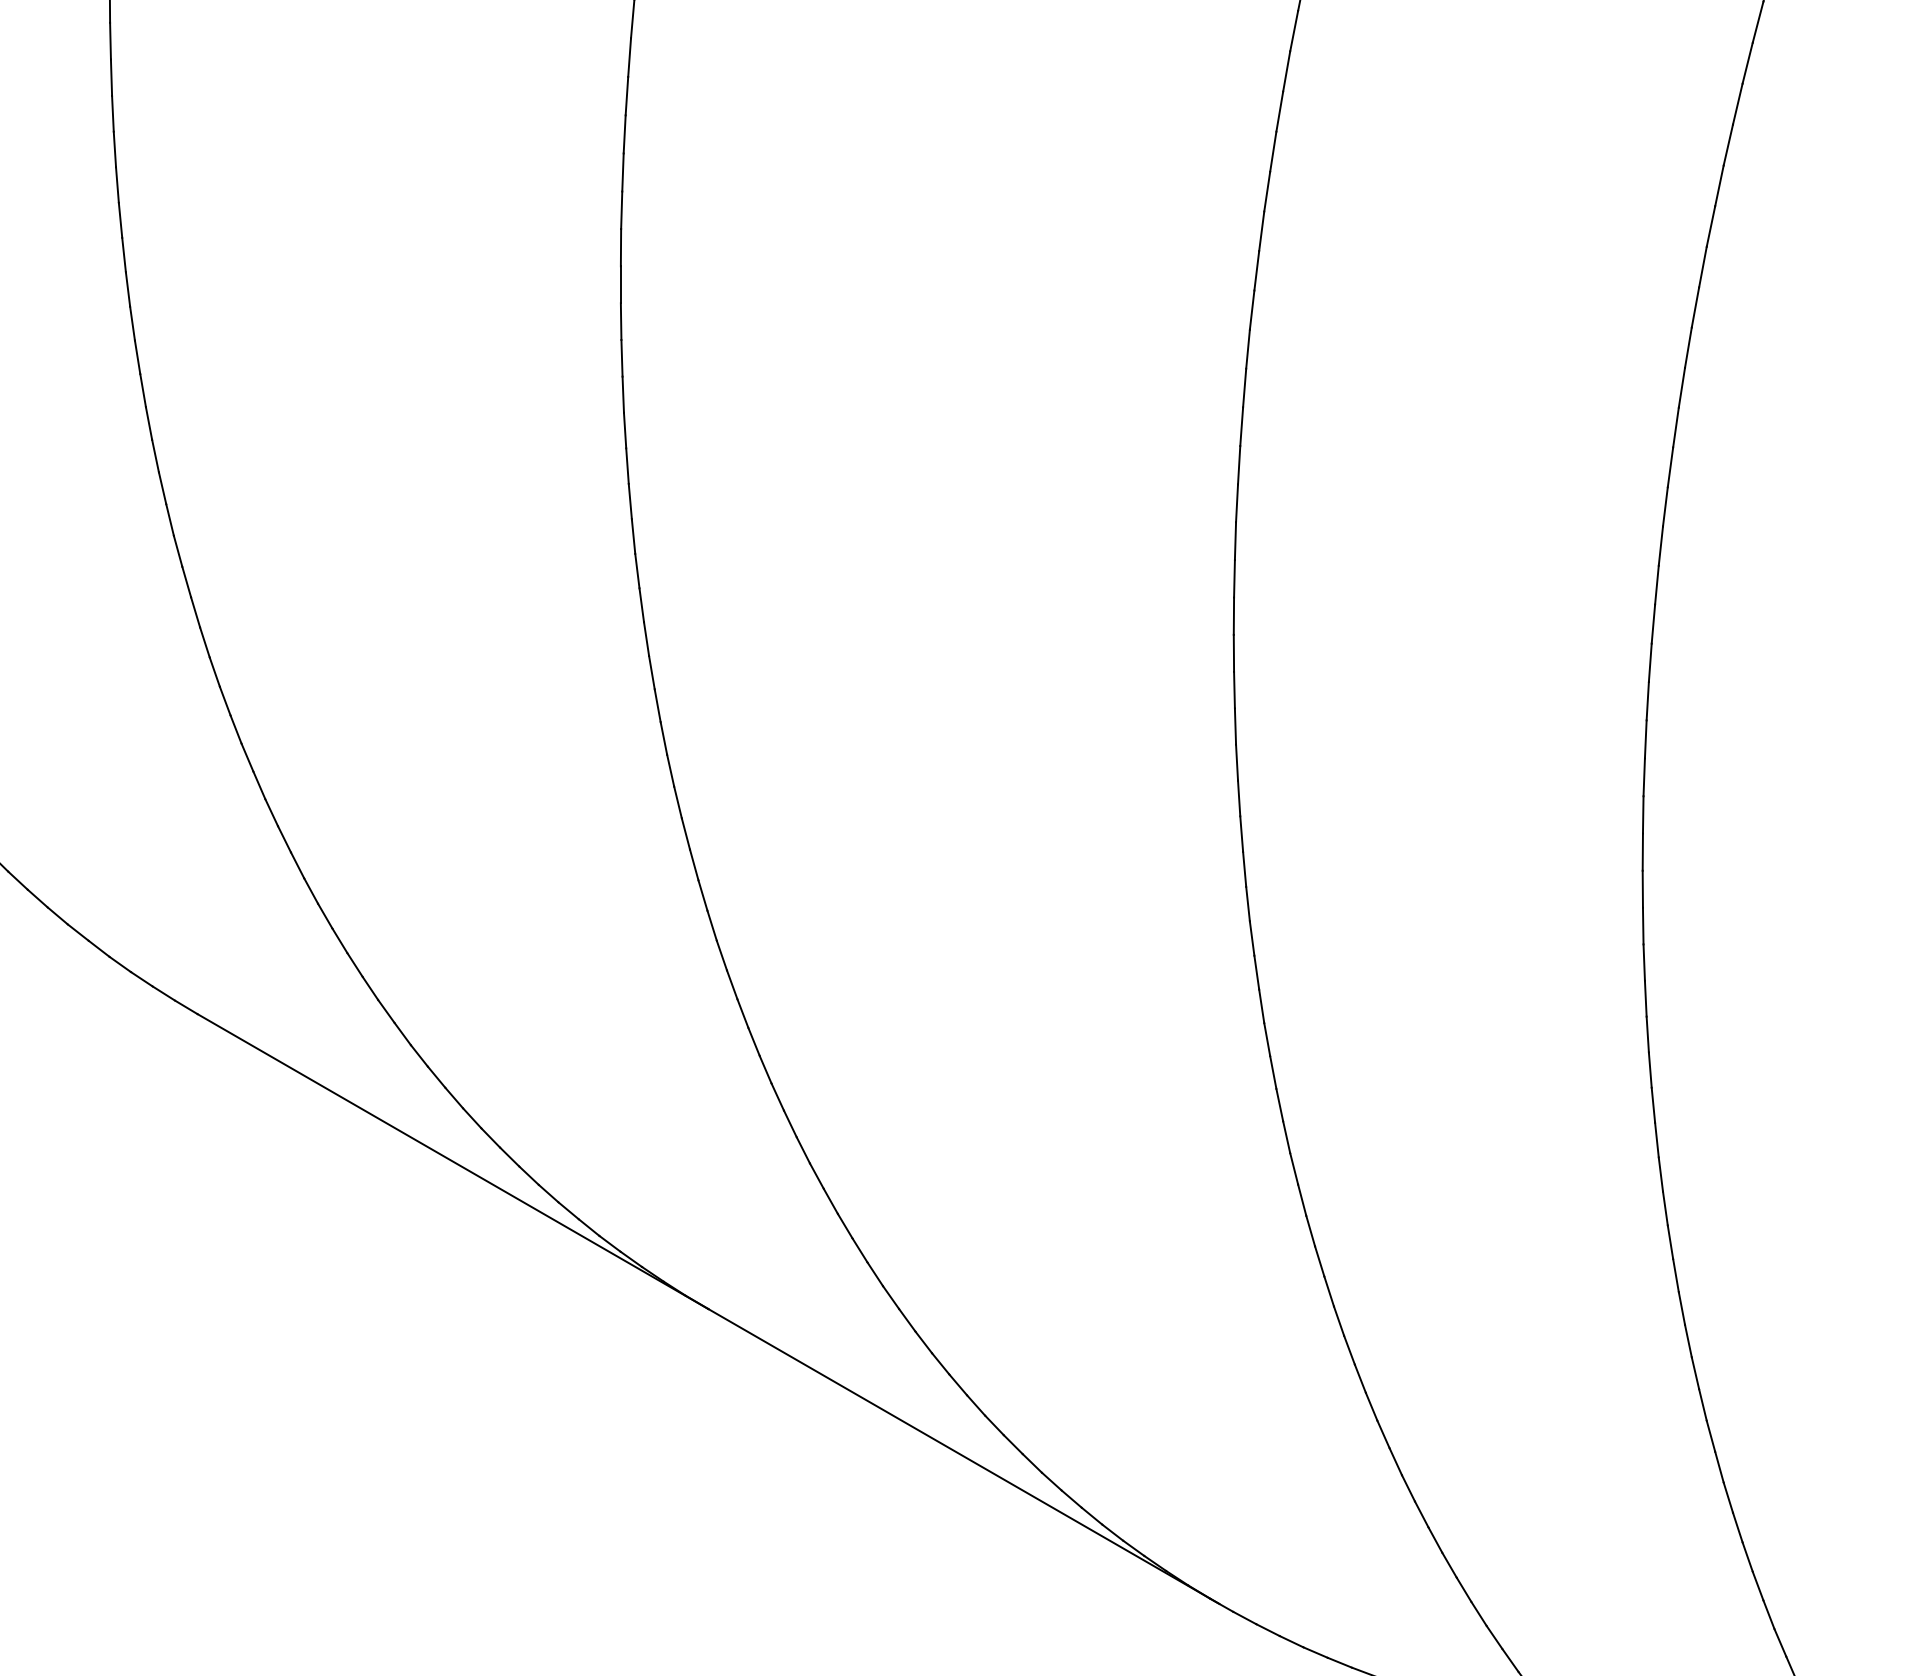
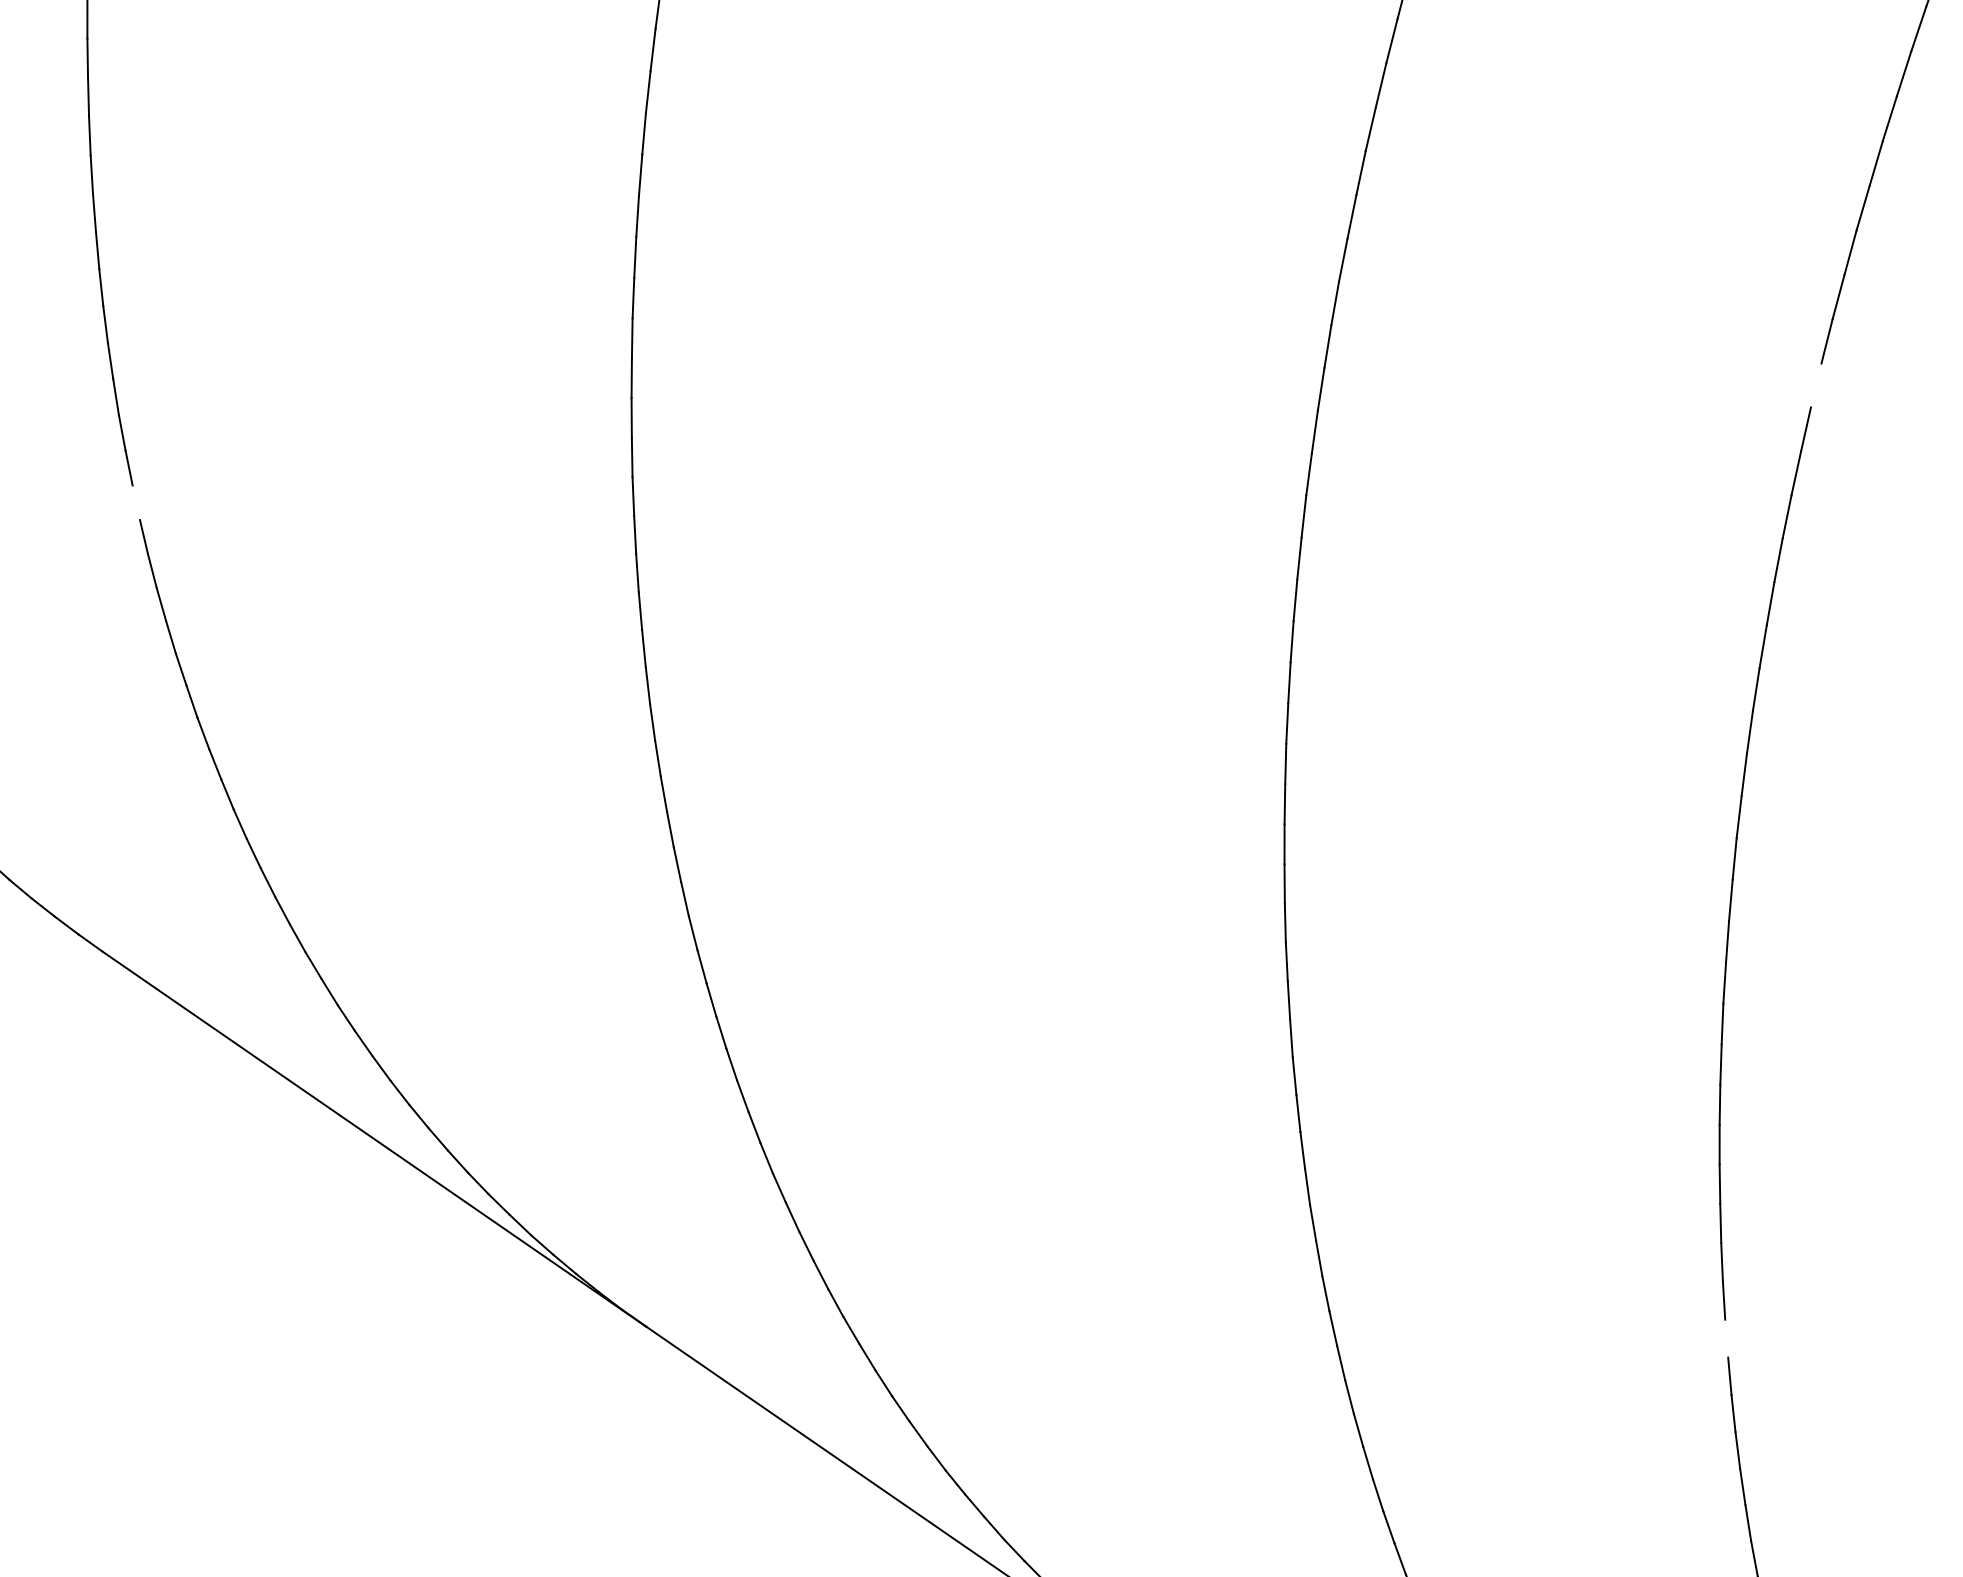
line: (1681, 387) -> (1815, 385), removed
line: (195, 612) -> (136, 502), removed
line: (1670, 1242) -> (1726, 1338), removed

